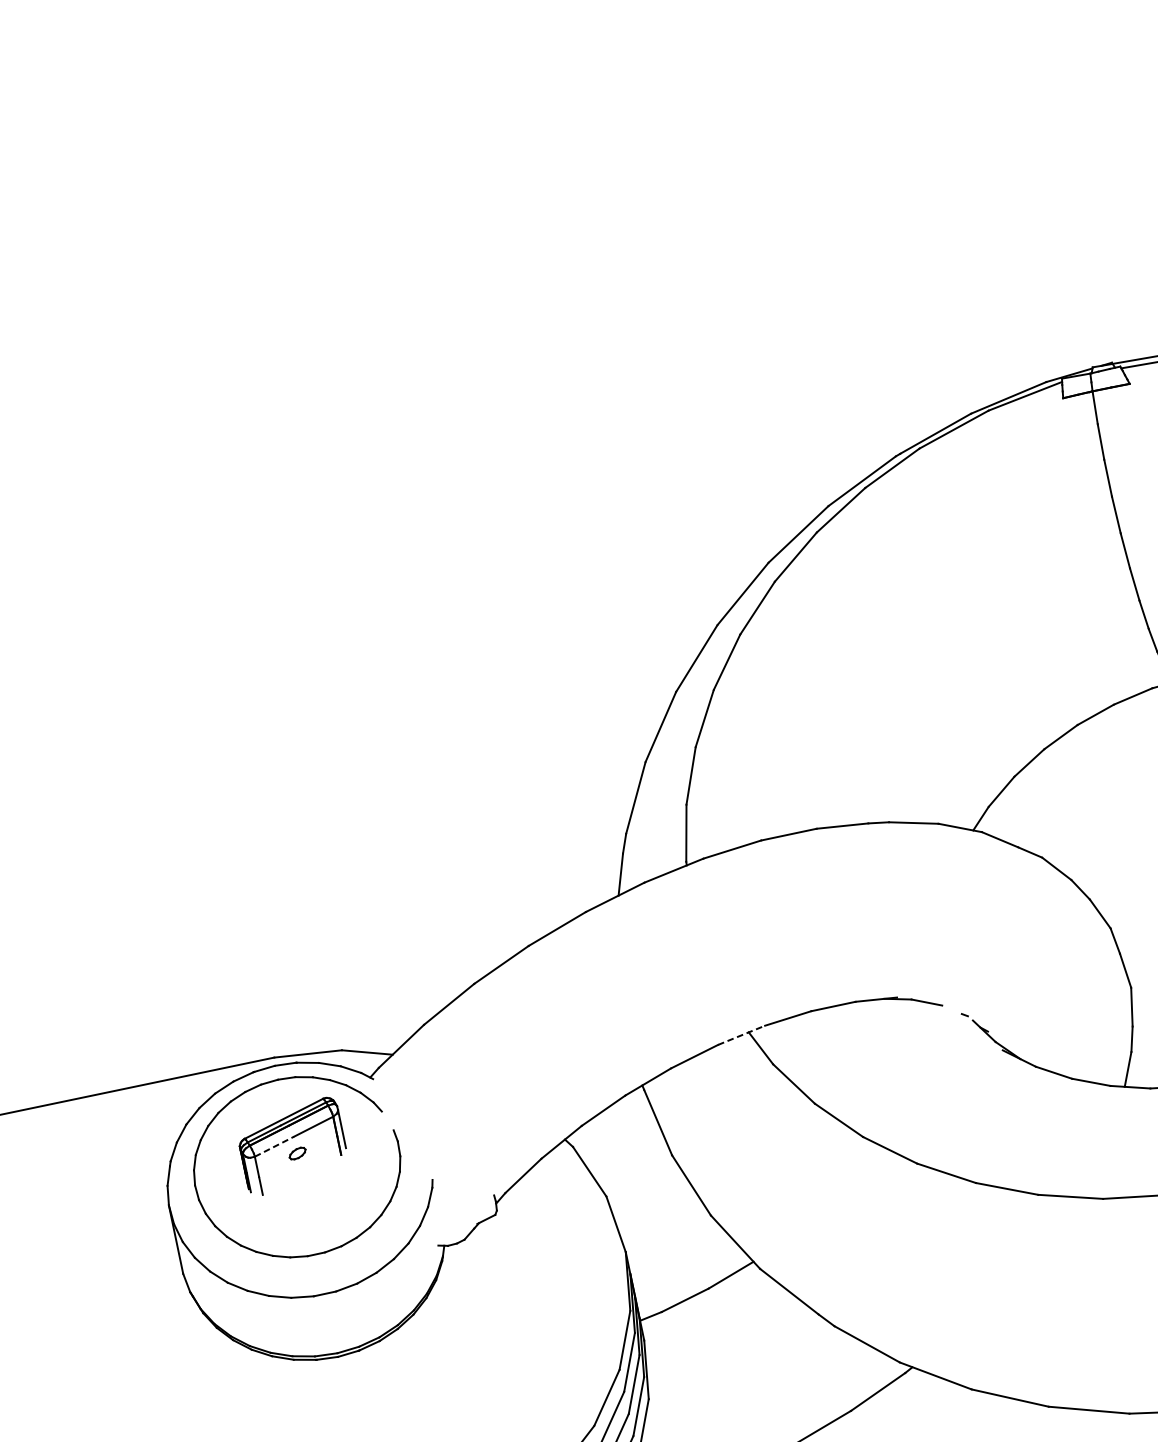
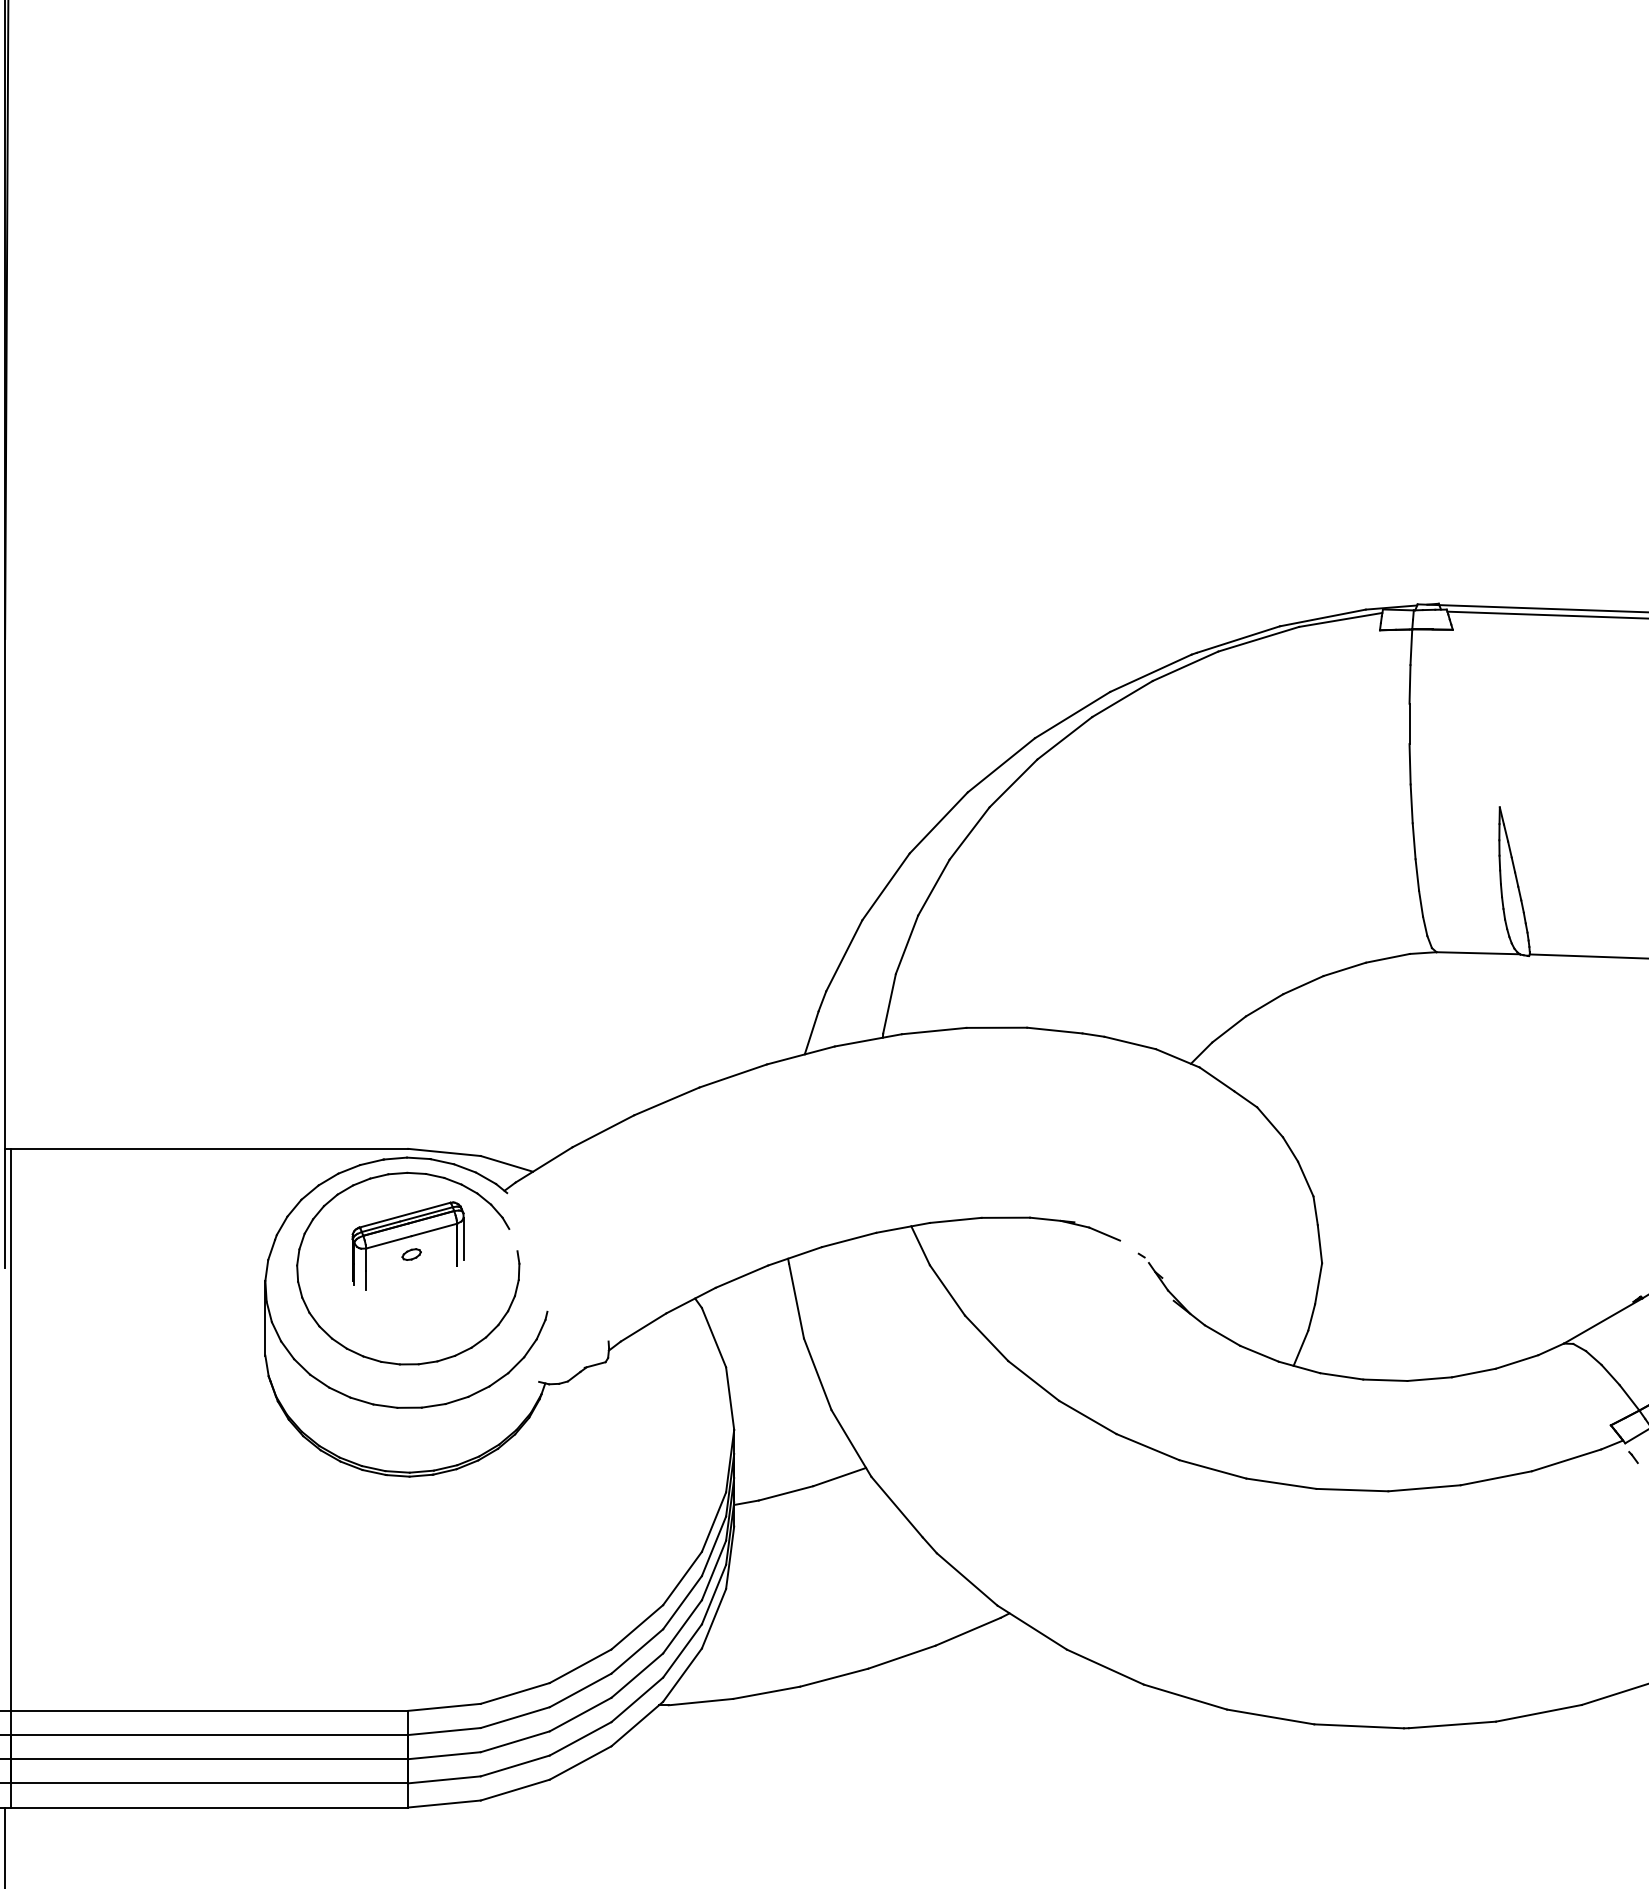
line: (741, 1034) -> (903, 1227), dashed -> solid
line: (274, 1146) -> (388, 1242), dashed -> solid

